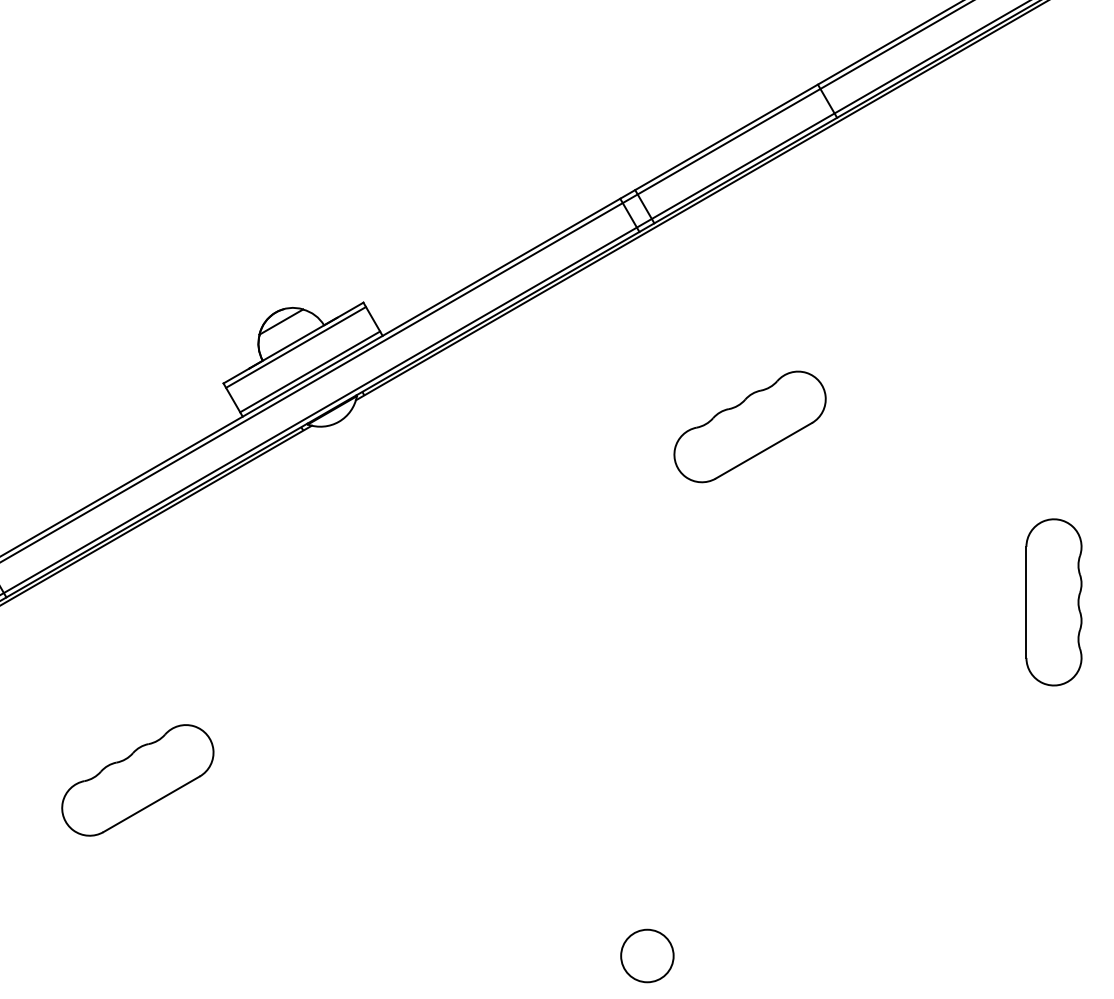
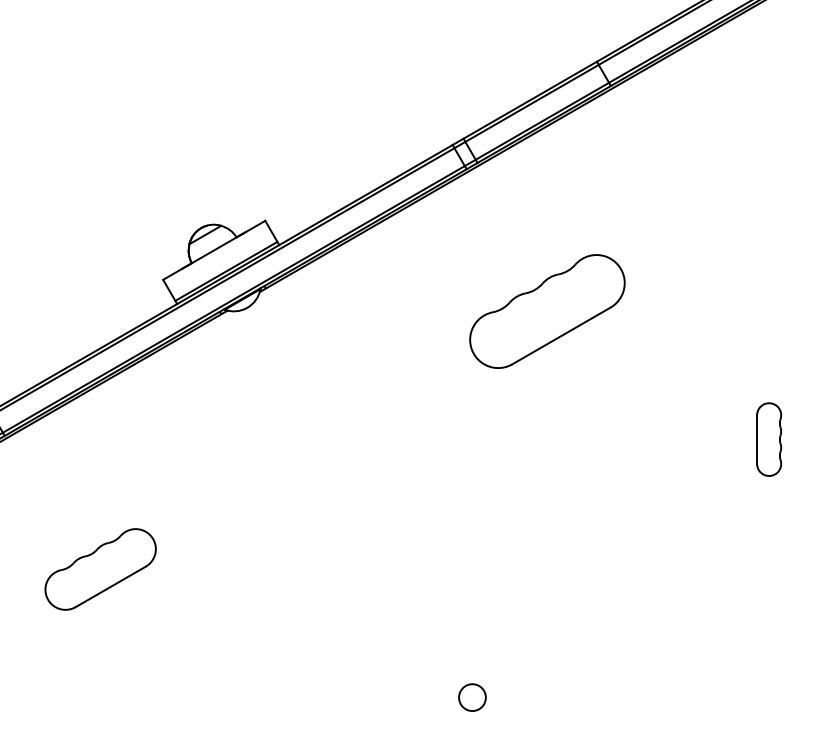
line: (296, 347) -> (216, 253), removed
part: (749, 426) -> (546, 311), size x1.4
part: (1053, 602) -> (768, 439), size x0.6
circle: (647, 955) -> (472, 697), size x0.7

